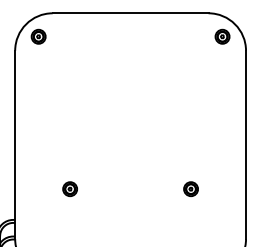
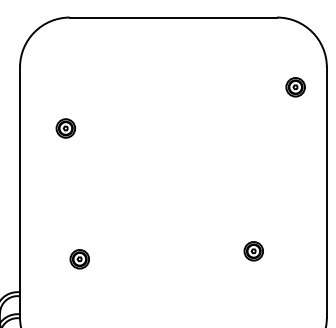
part: (38, 36) -> (65, 128), moved
part: (222, 36) -> (295, 86), moved
part: (69, 189) -> (78, 259), moved

